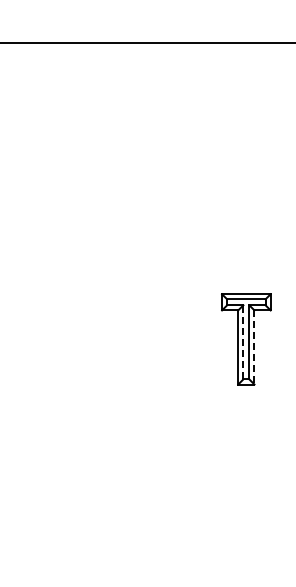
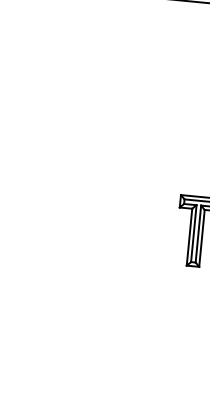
line: (243, 341) -> (193, 232), dashed -> solid
line: (254, 347) -> (201, 238), dashed -> solid

